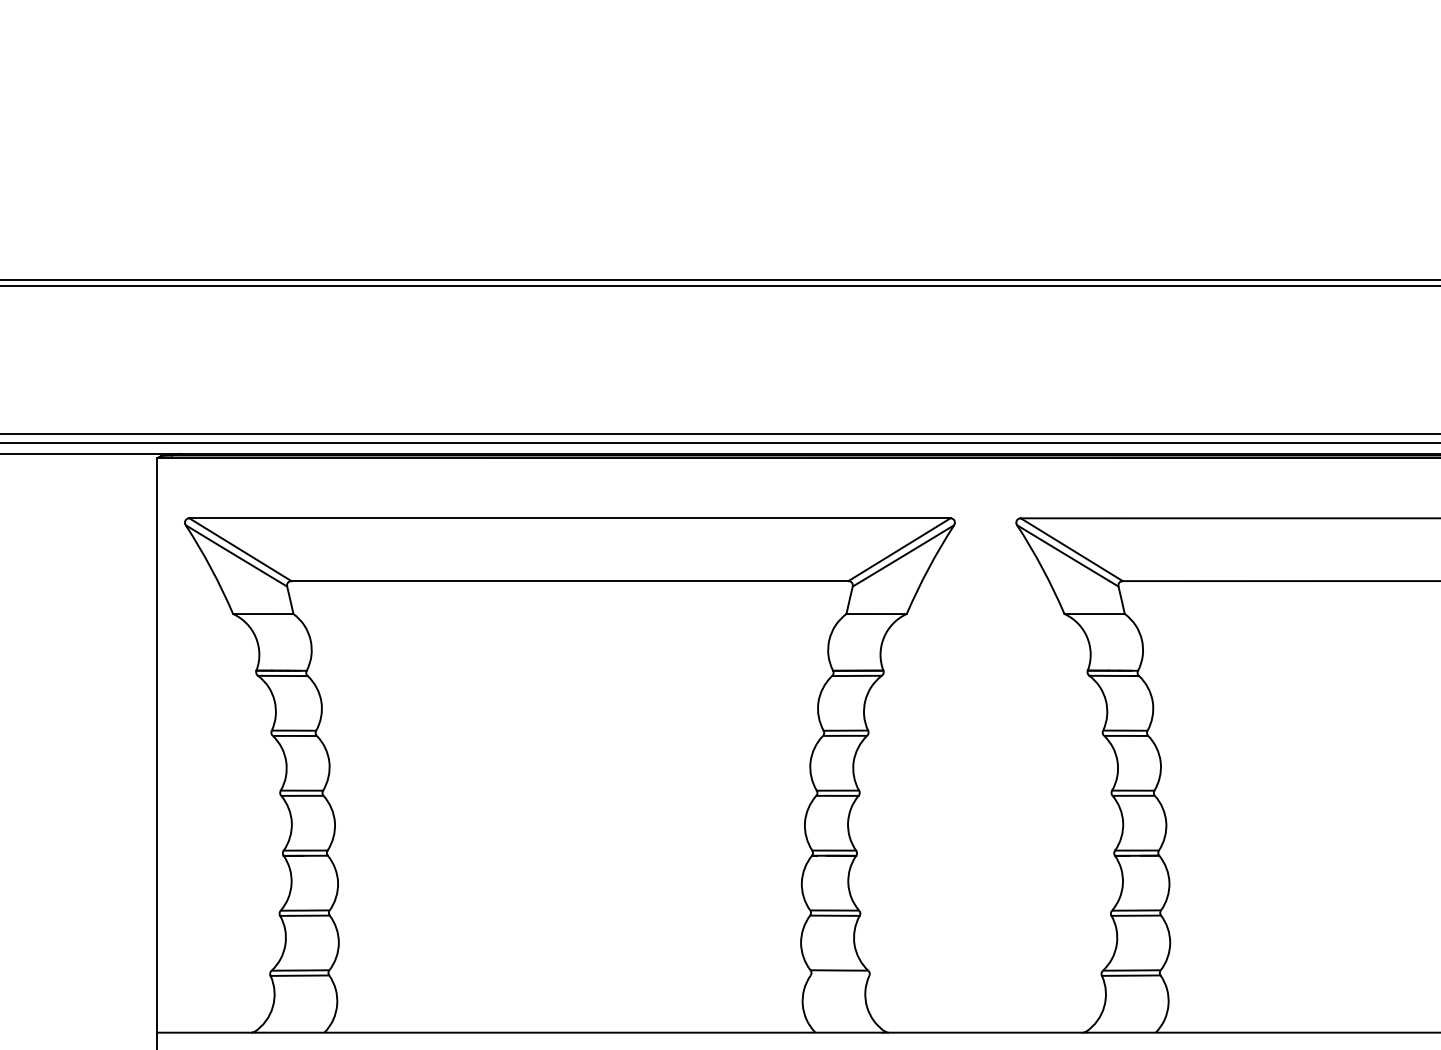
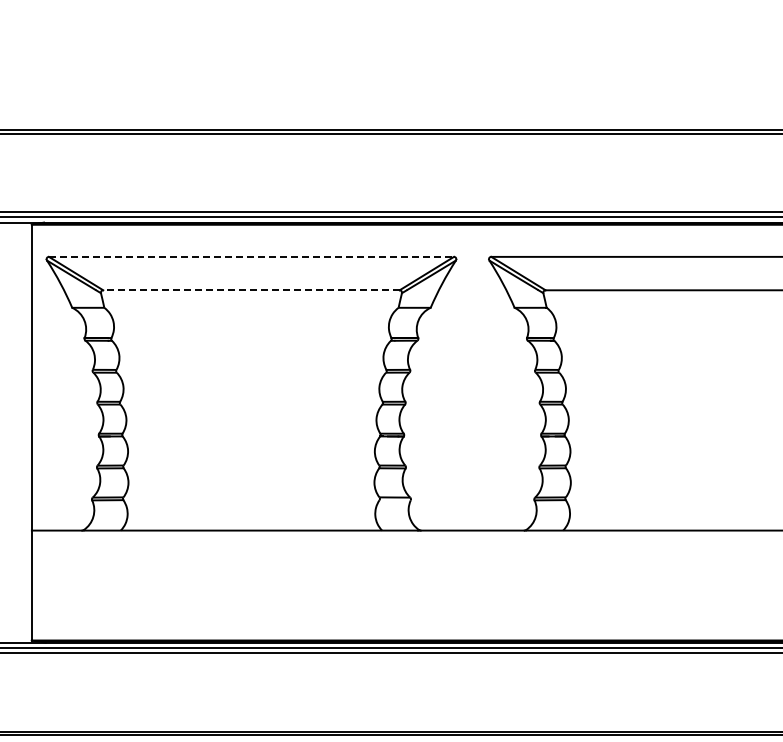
line: (570, 517) -> (251, 256), solid -> dashed
line: (568, 581) -> (250, 290), solid -> dashed

